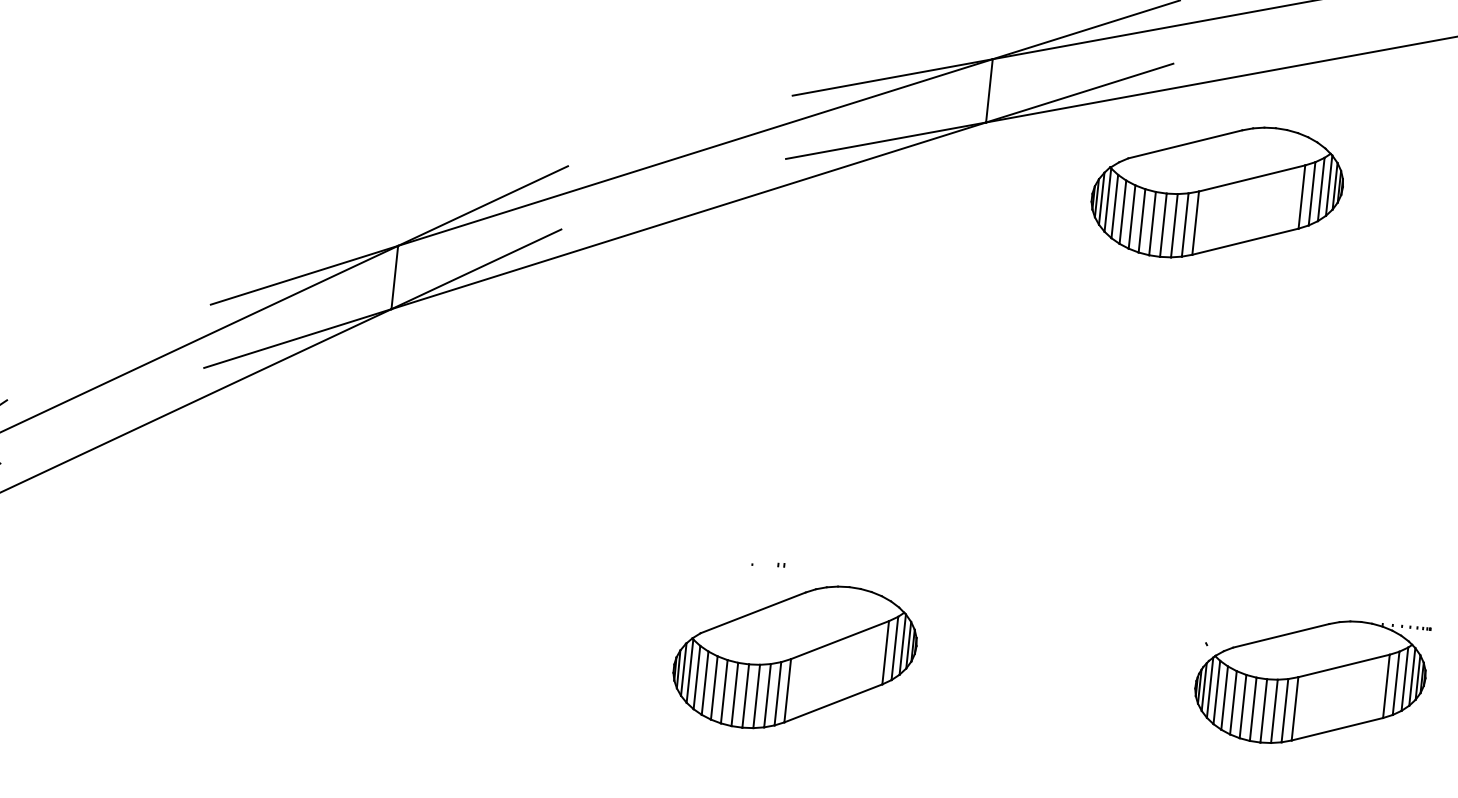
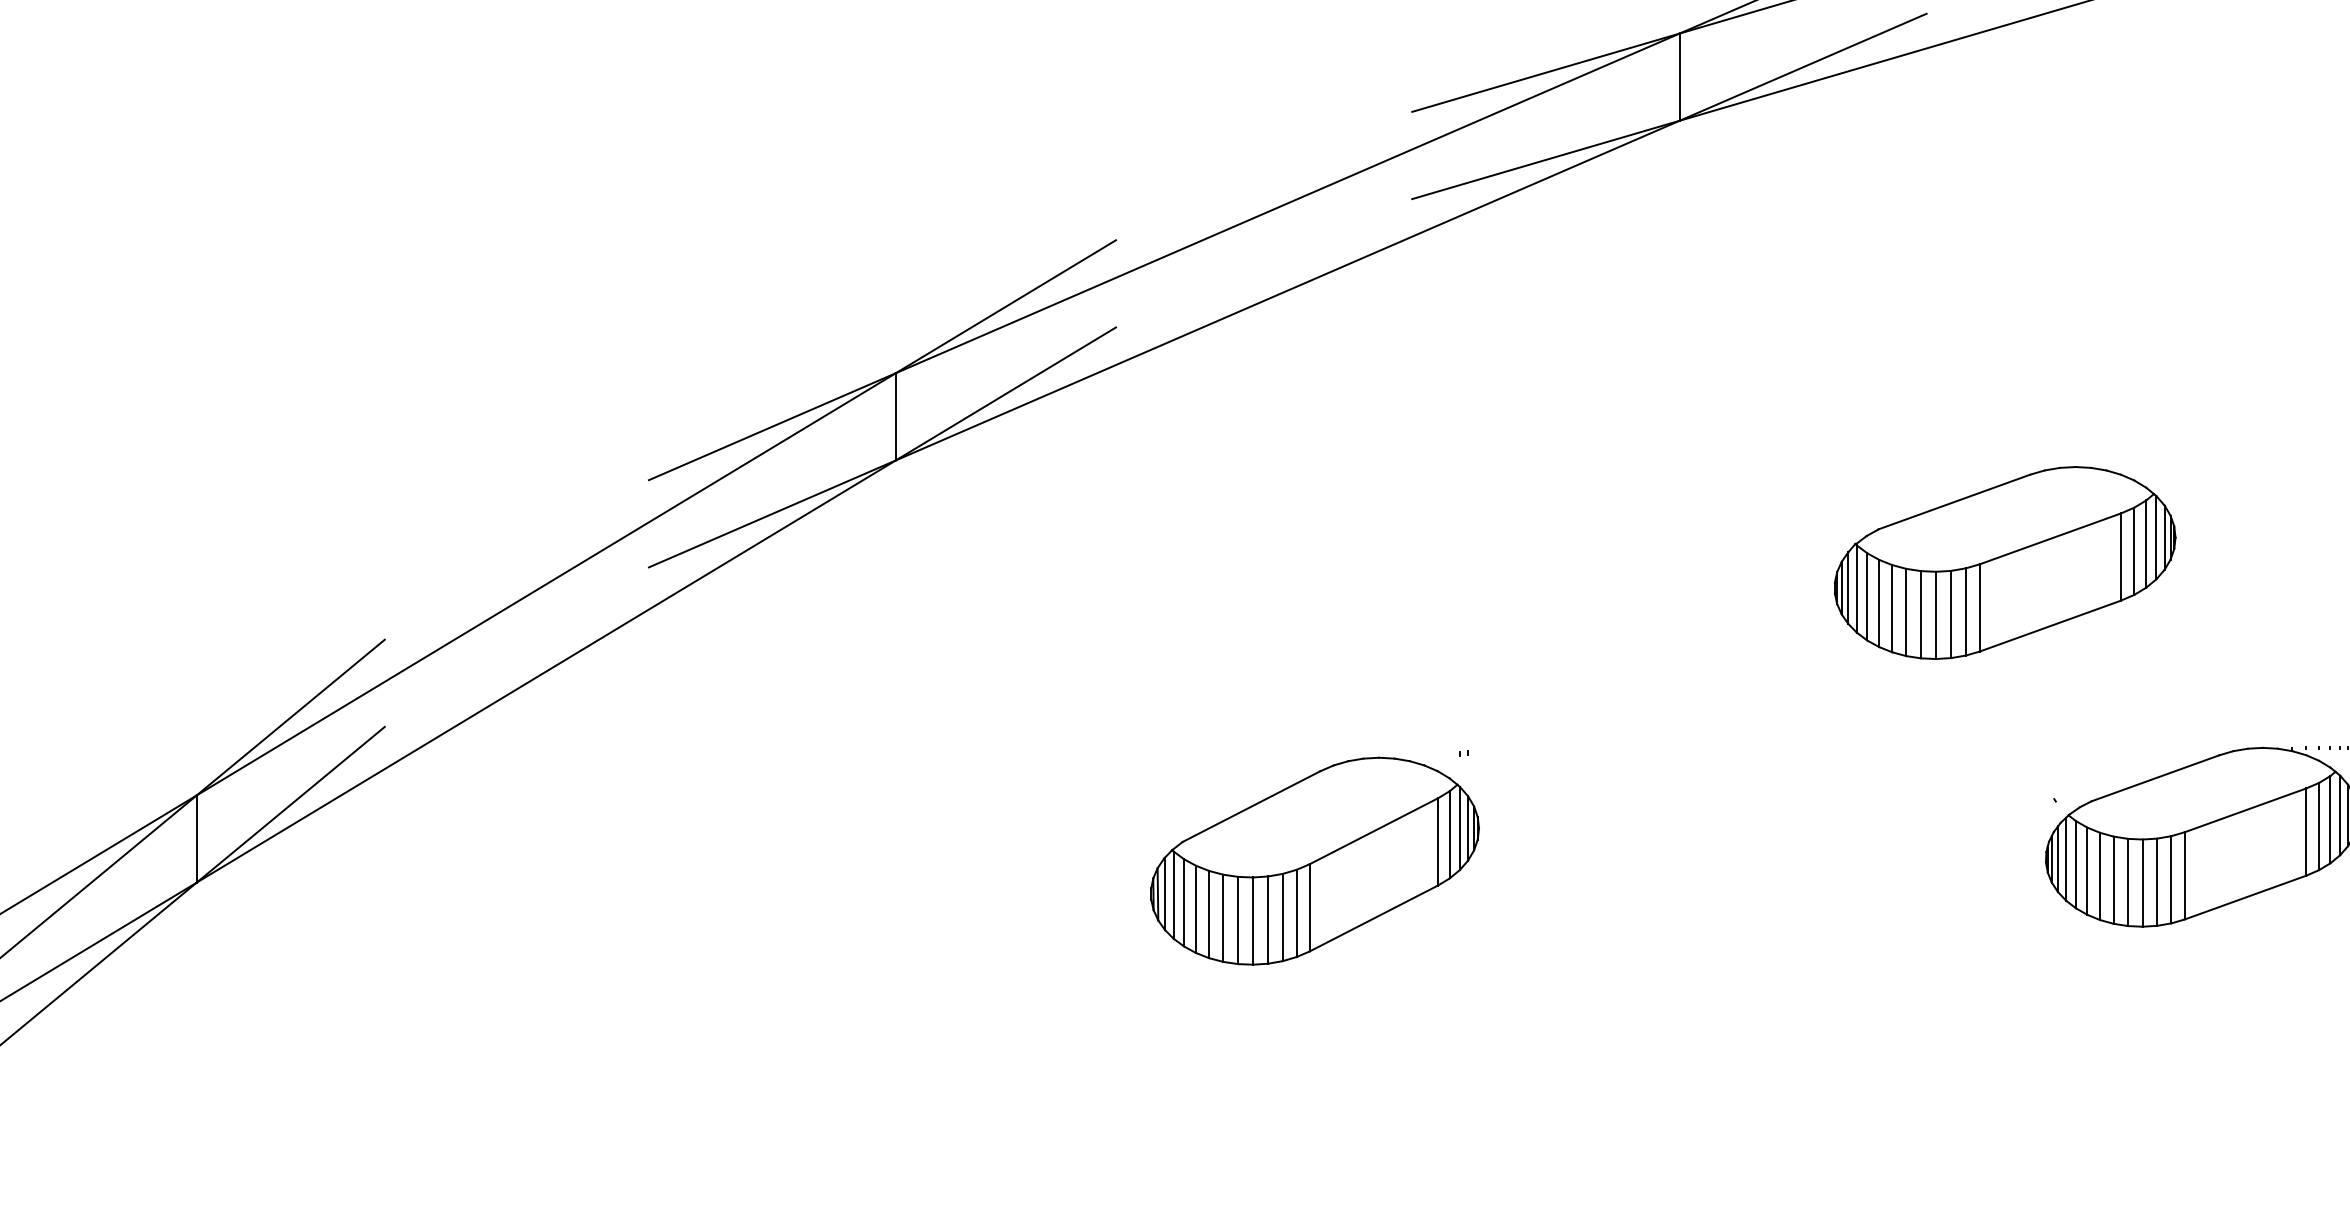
part: (1217, 192) -> (2005, 562), moved
part: (794, 656) -> (1314, 860), moved

